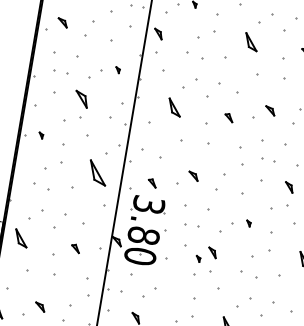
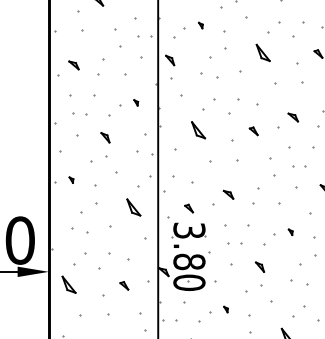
part: (81, 99) -> (105, 137), size x0.62
part: (97, 172) -> (133, 207), size x0.71
part: (197, 258) -> (225, 309), moved

